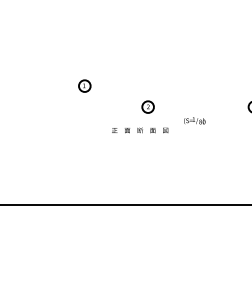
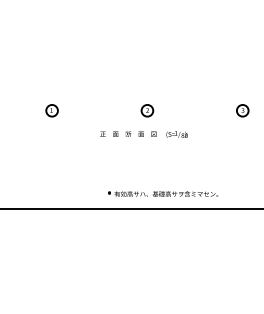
part: (84, 85) -> (51, 110), moved
part: (148, 106) -> (147, 110), moved
text: (194, 120) -> (176, 134), moved
part: (175, 189) -> (163, 193), added

